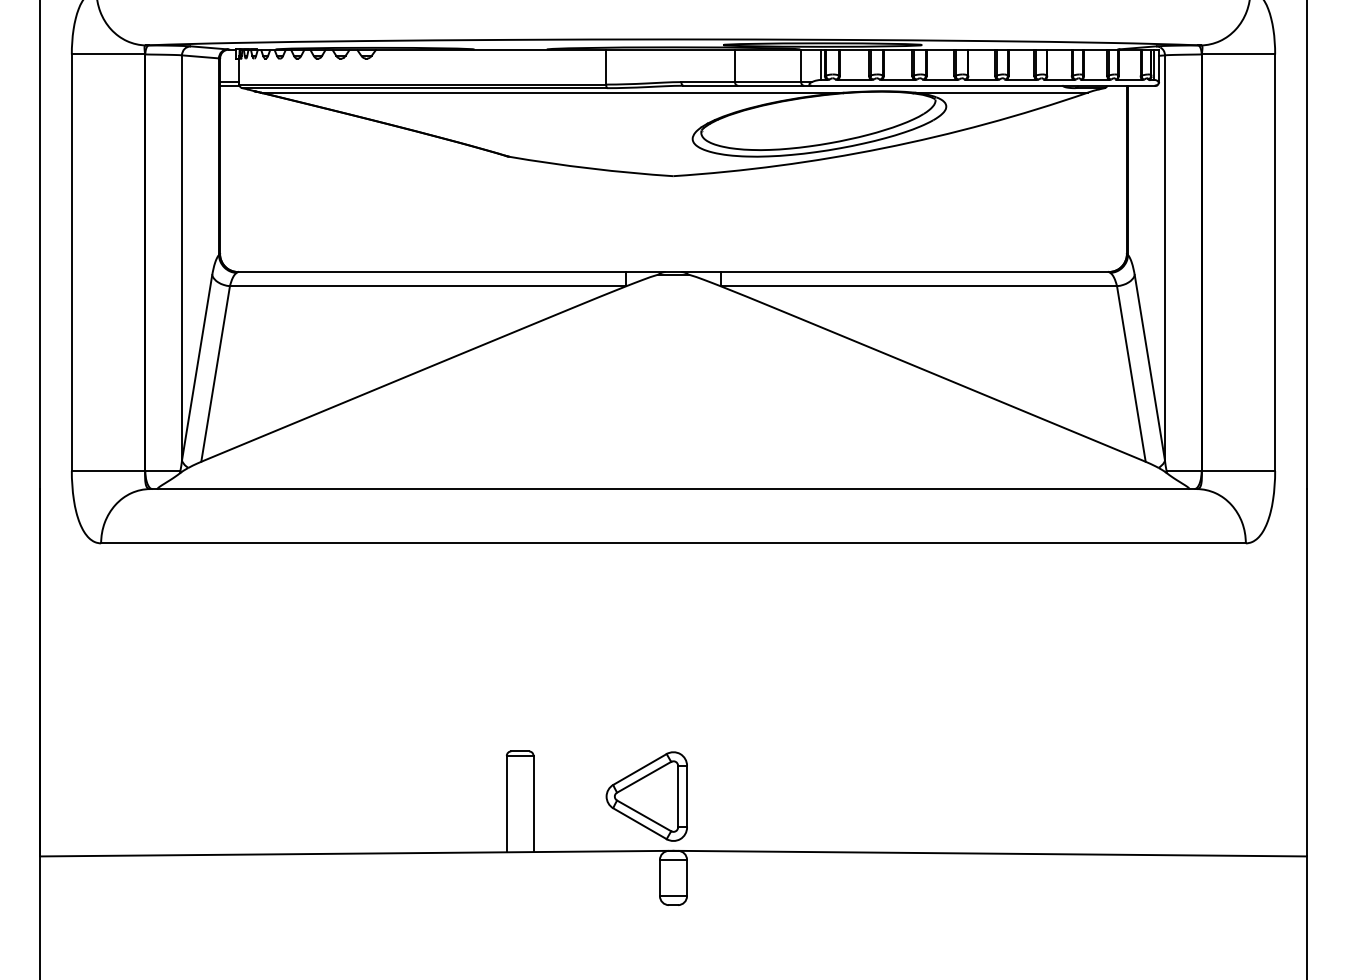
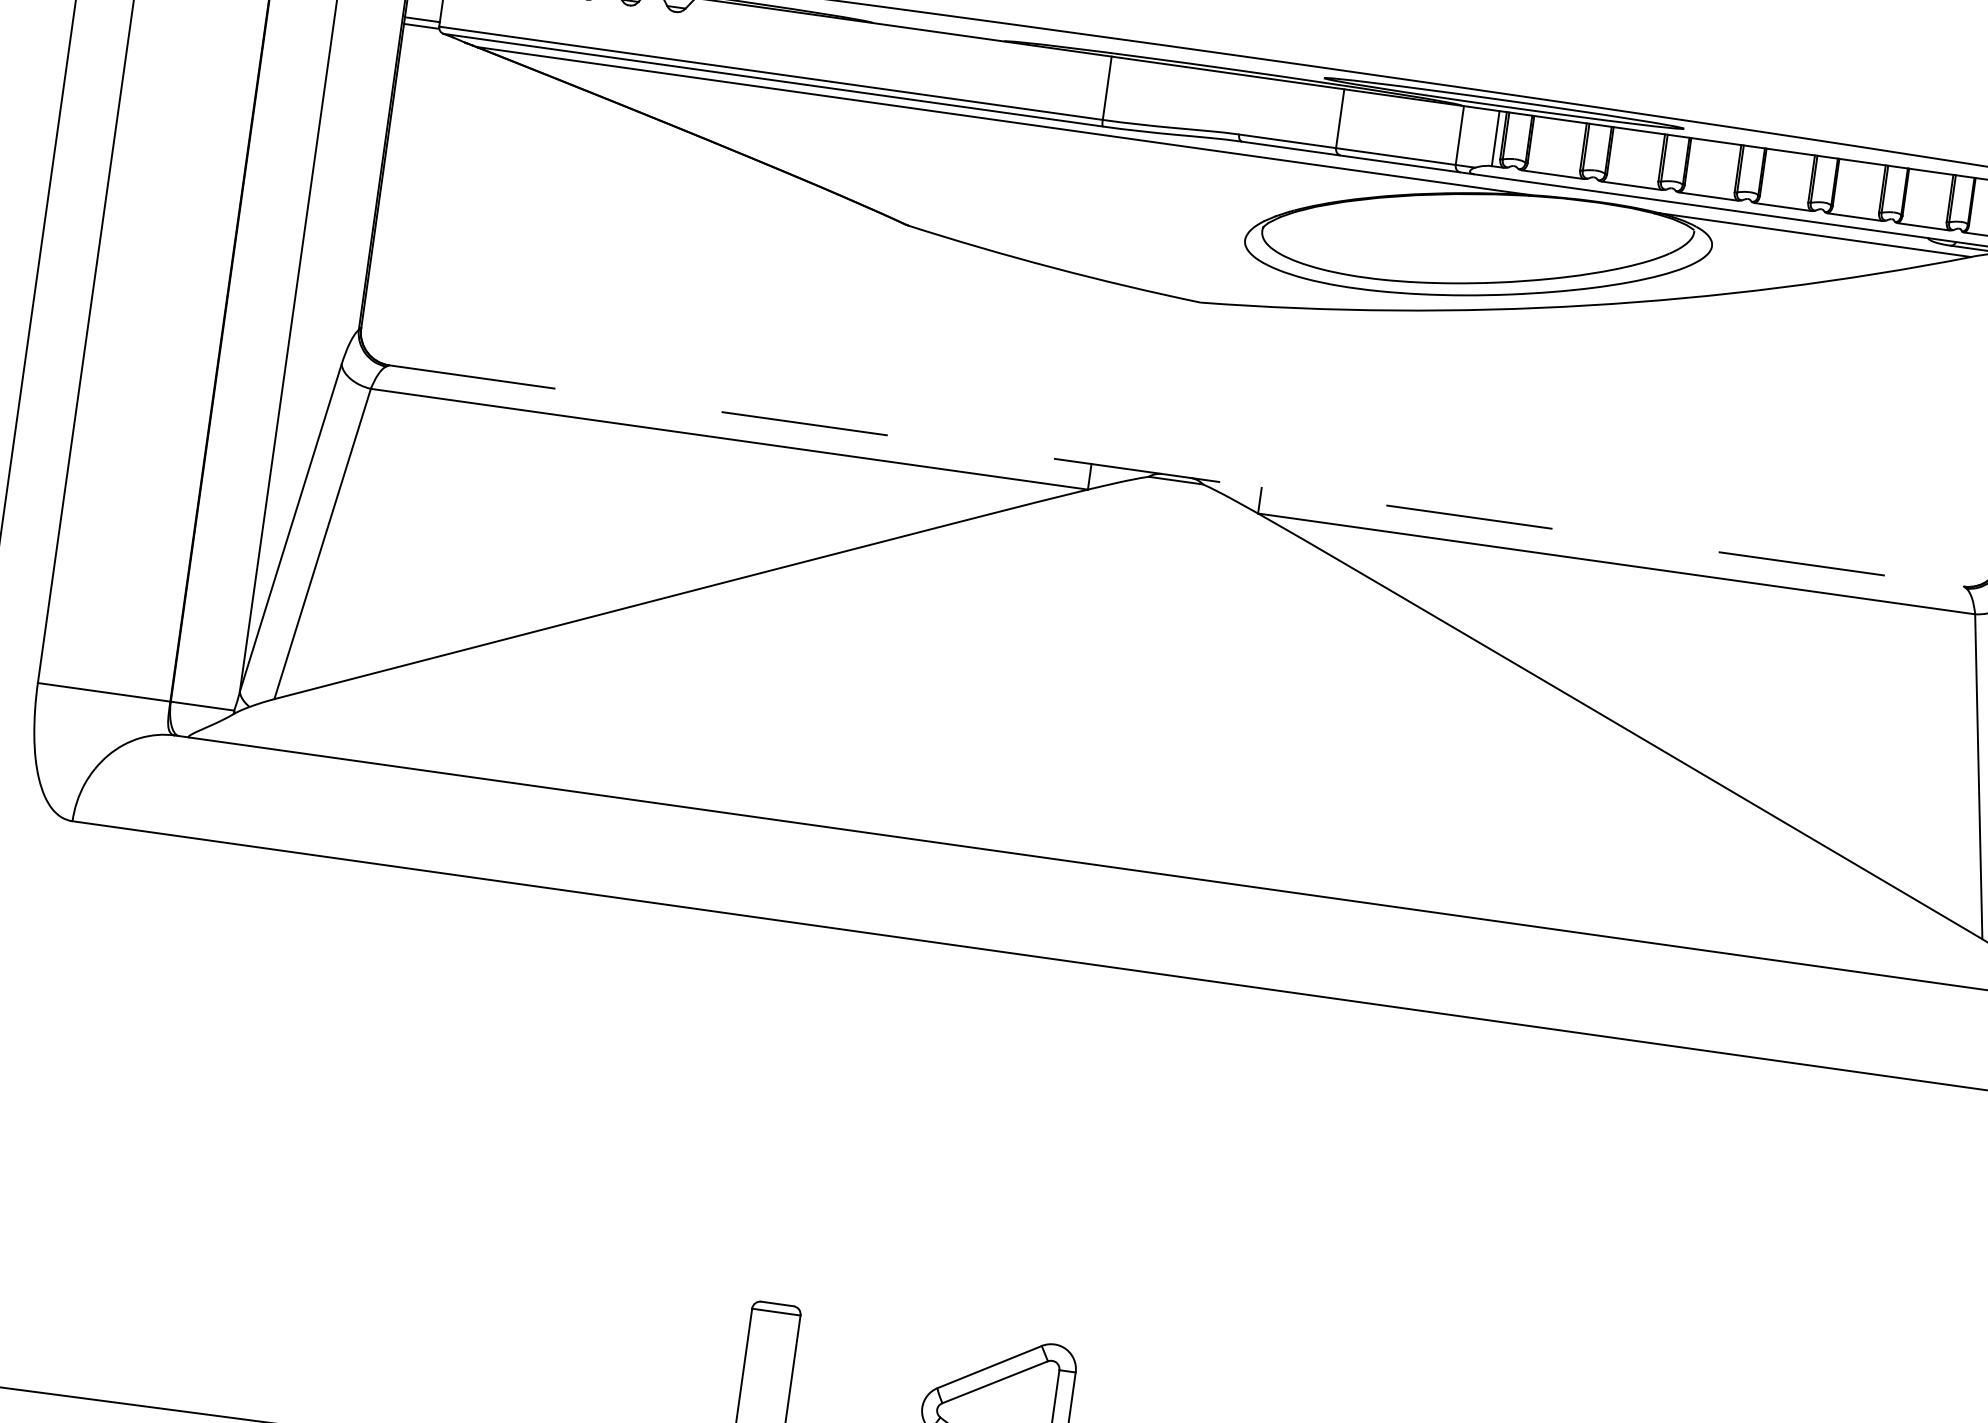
line: (673, 272) -> (1176, 476), solid -> dashed

